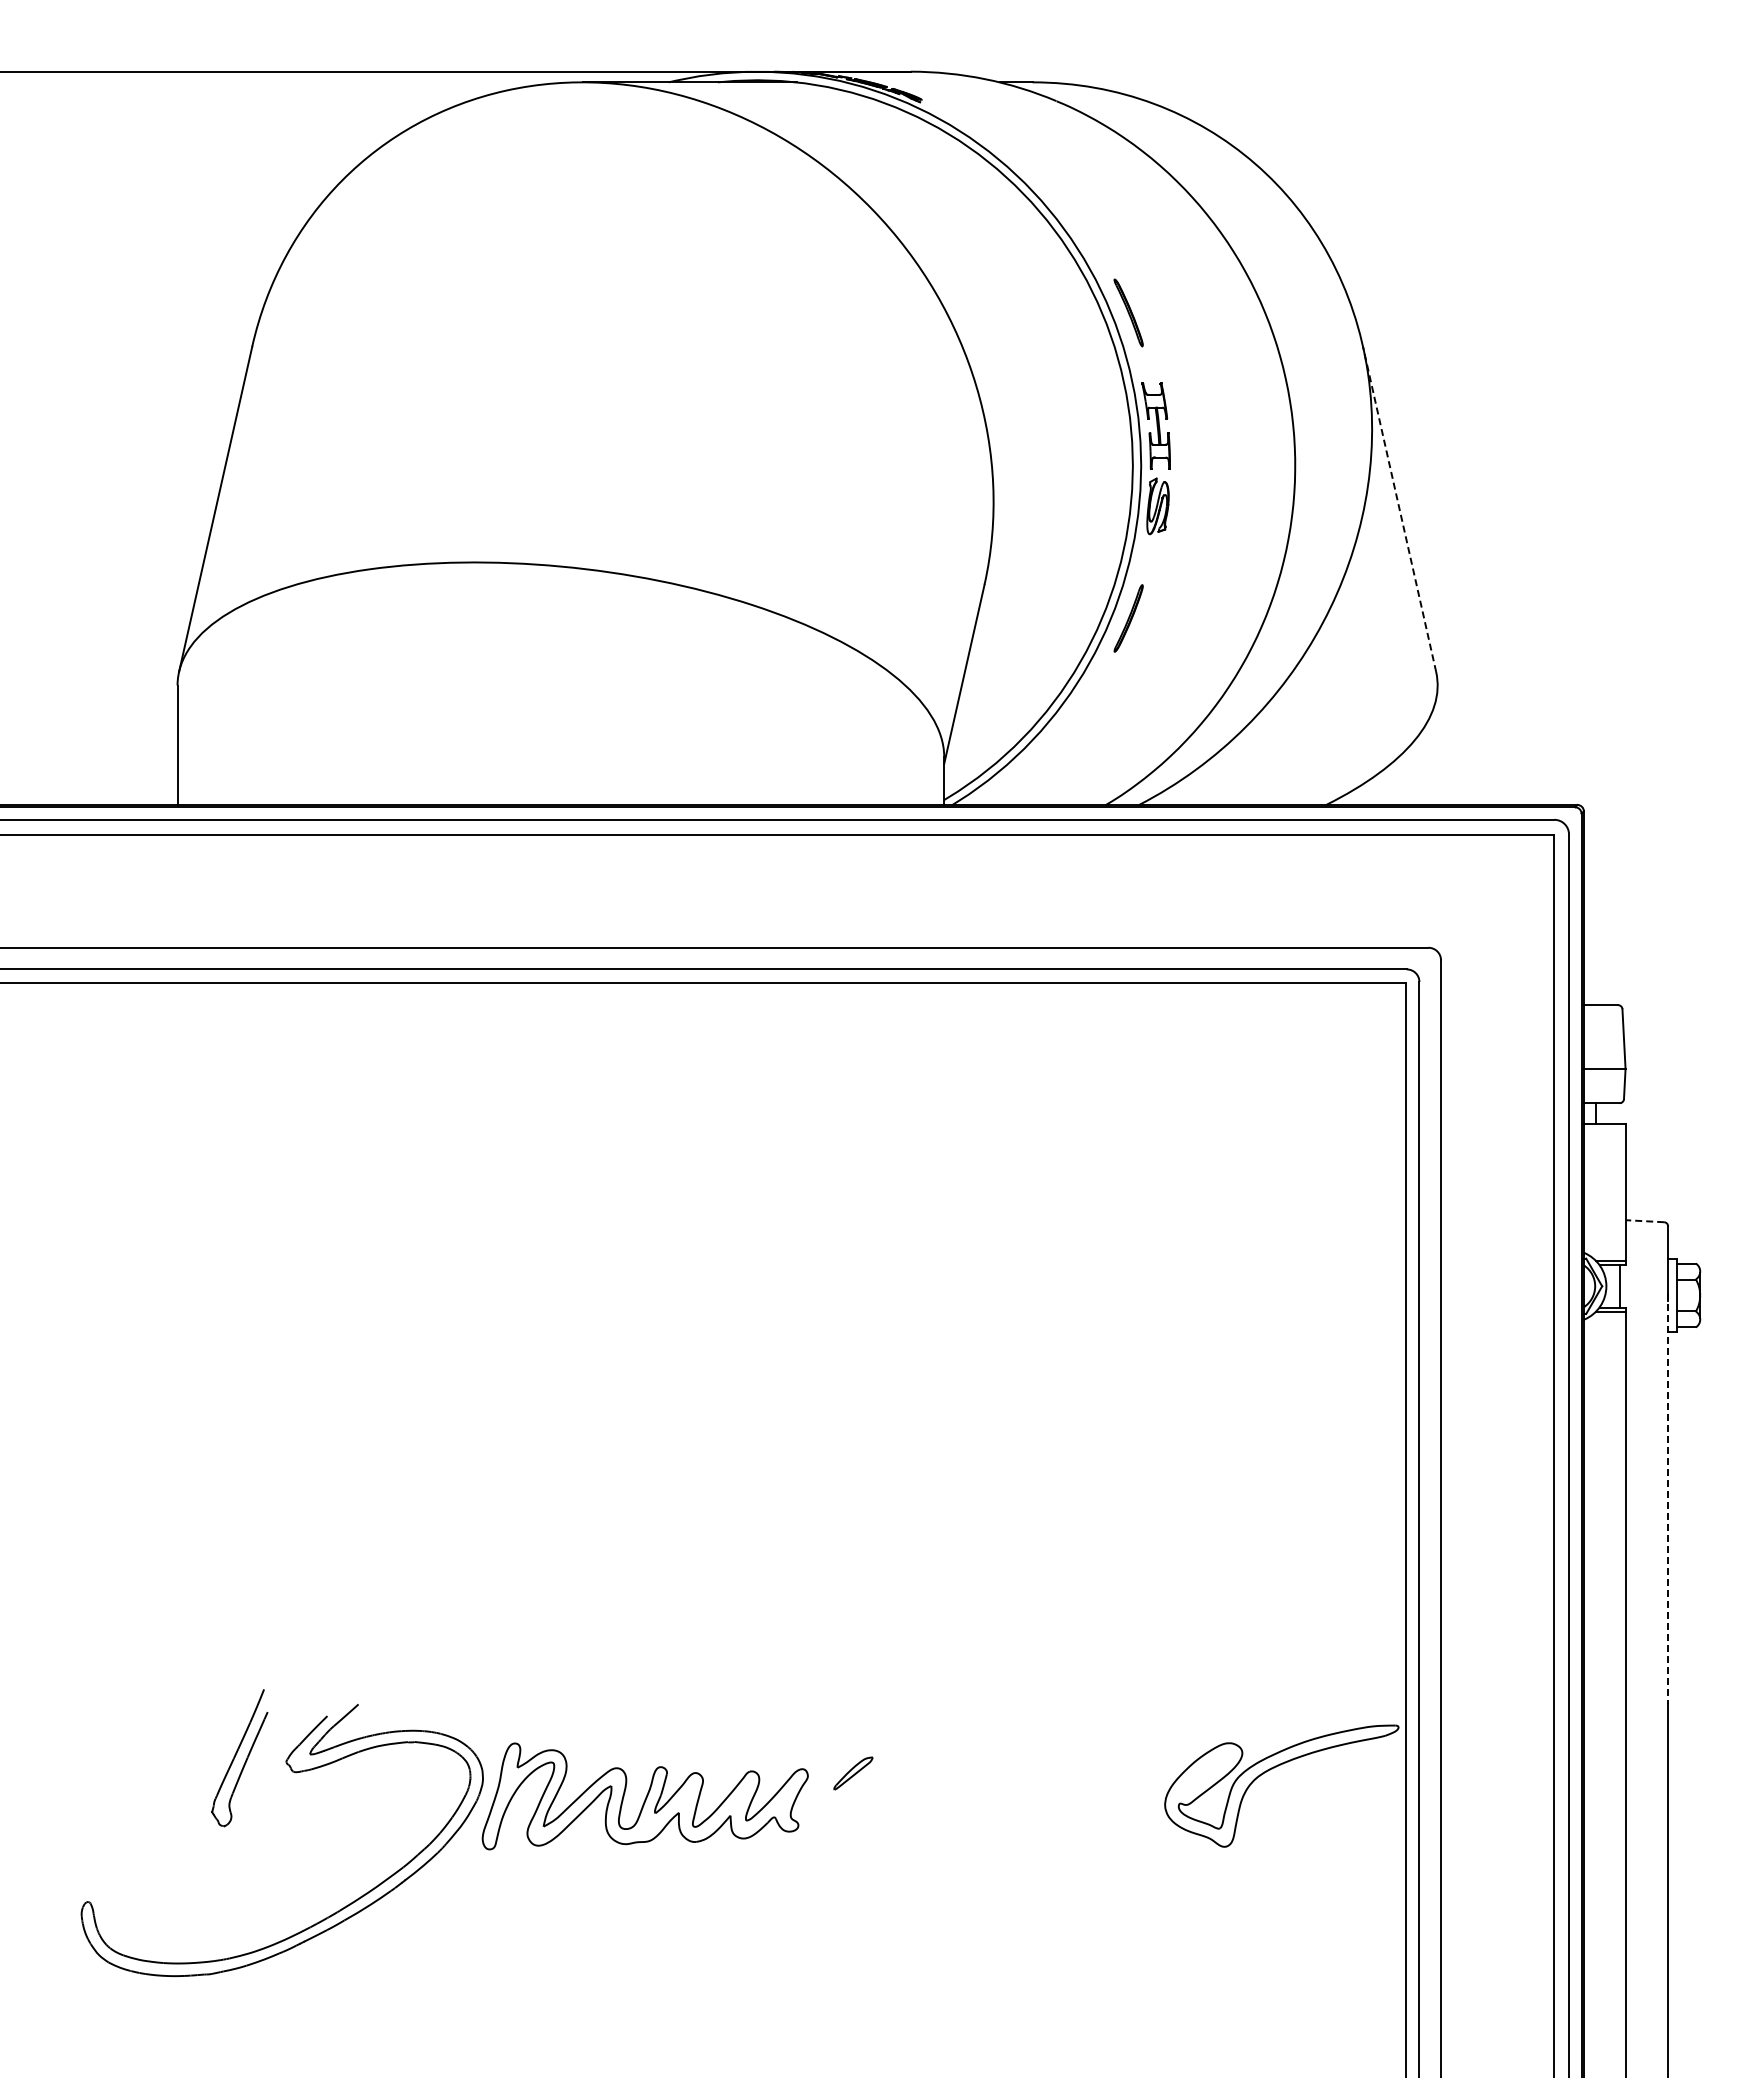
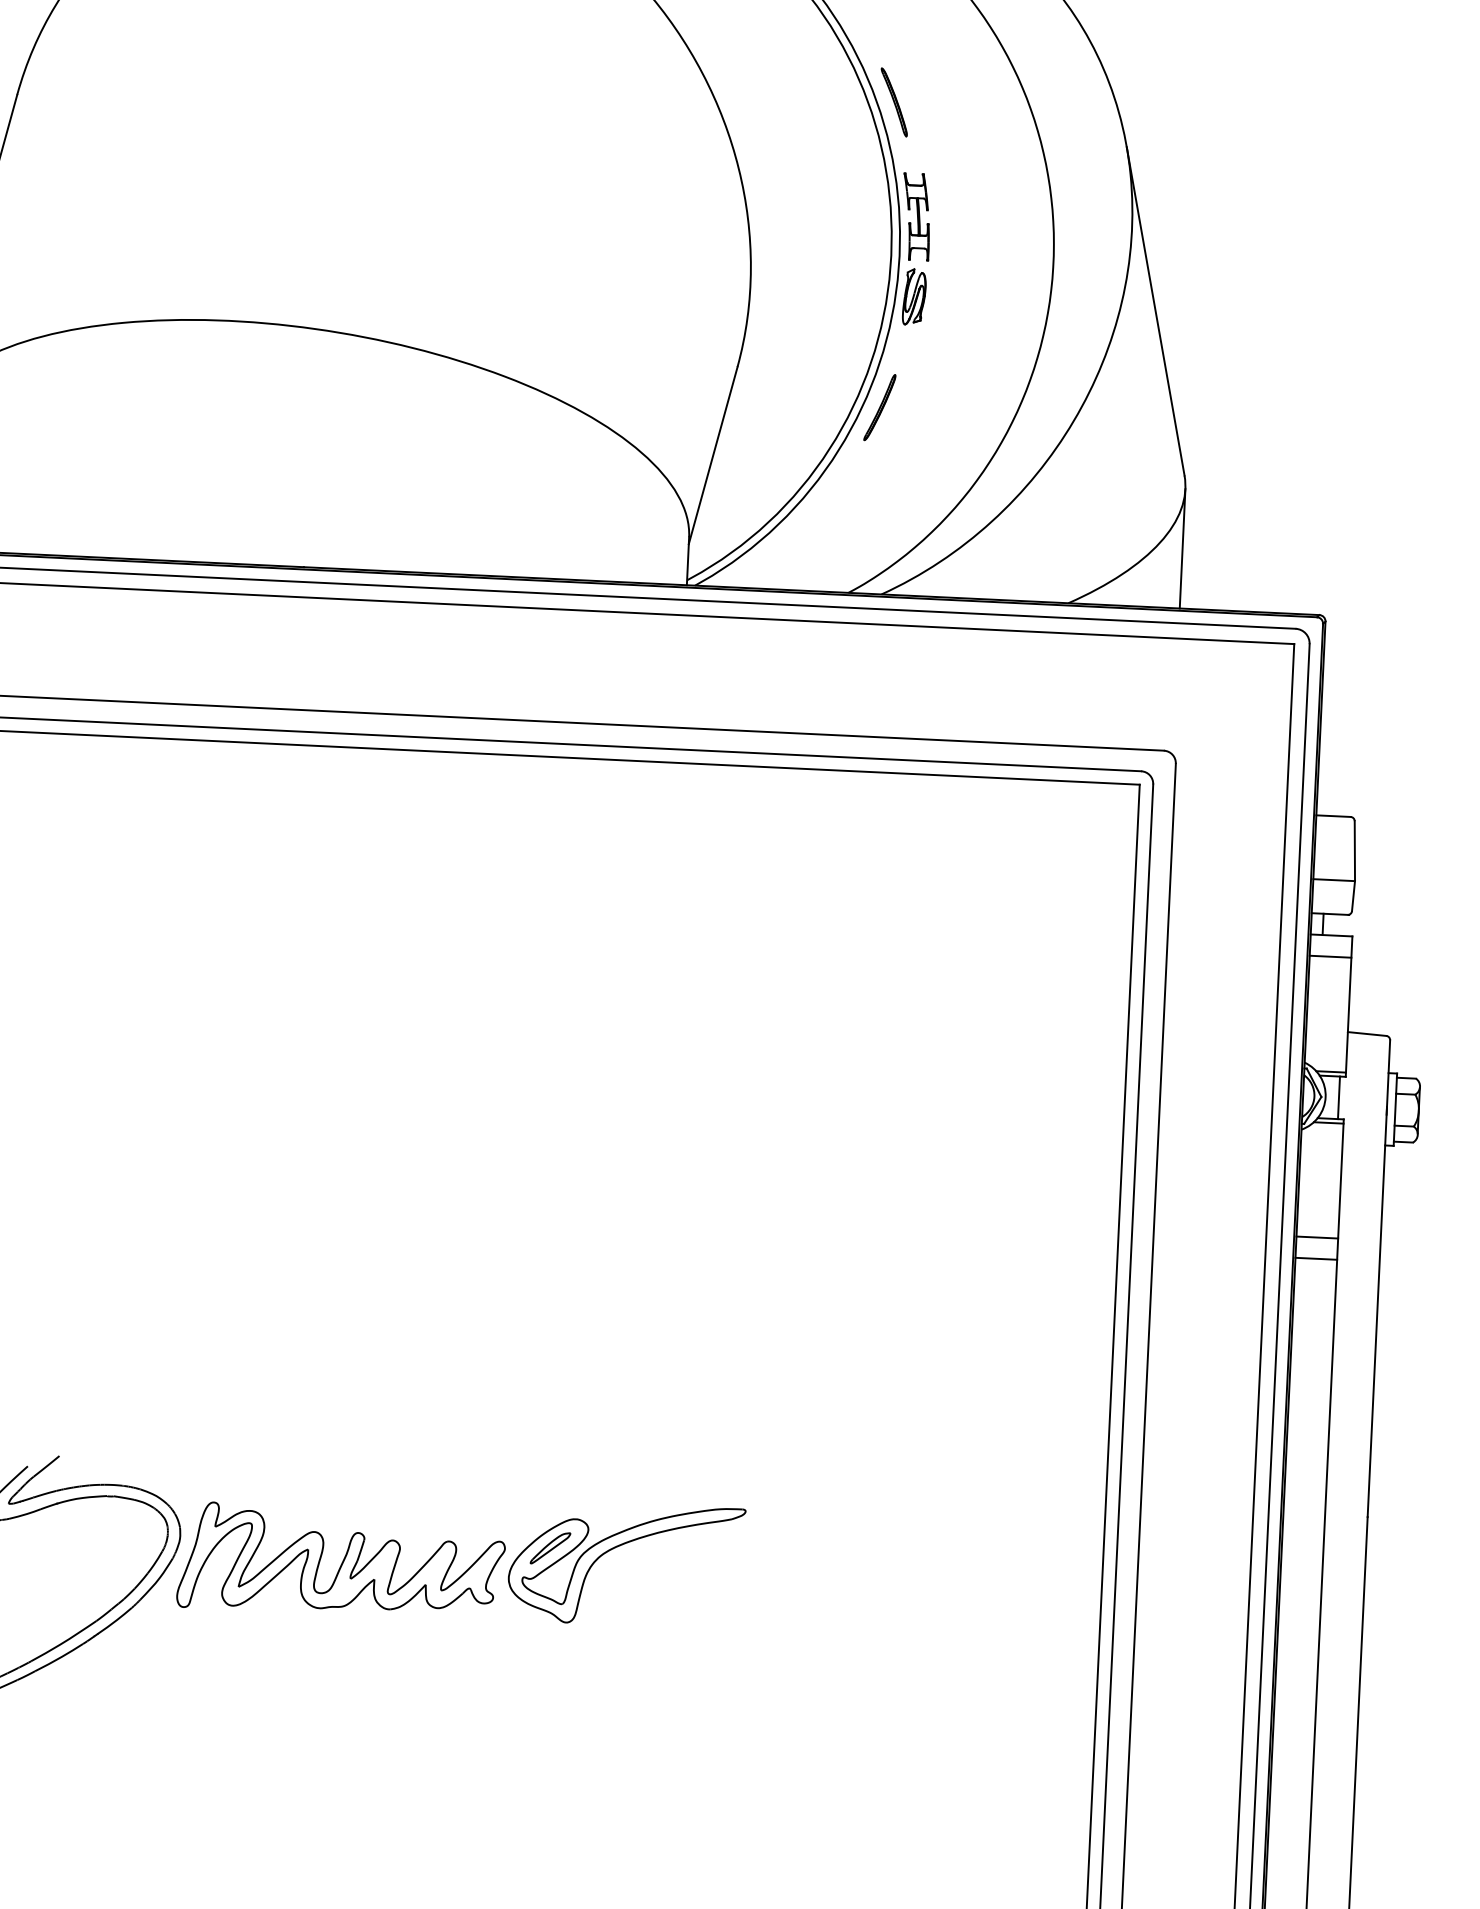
line: (1399, 509) -> (1155, 311), dashed -> solid
line: (1437, 744) -> (1182, 548), added
line: (1604, 1145) -> (1330, 956), added
line: (1644, 1221) -> (1366, 1034), dashed -> solid
line: (1604, 1426) -> (1317, 1237), added
line: (1604, 1448) -> (1316, 1259), added
line: (1668, 1499) -> (1377, 1313), dashed -> solid
part: (1272, 1769) -> (617, 1547), moved

